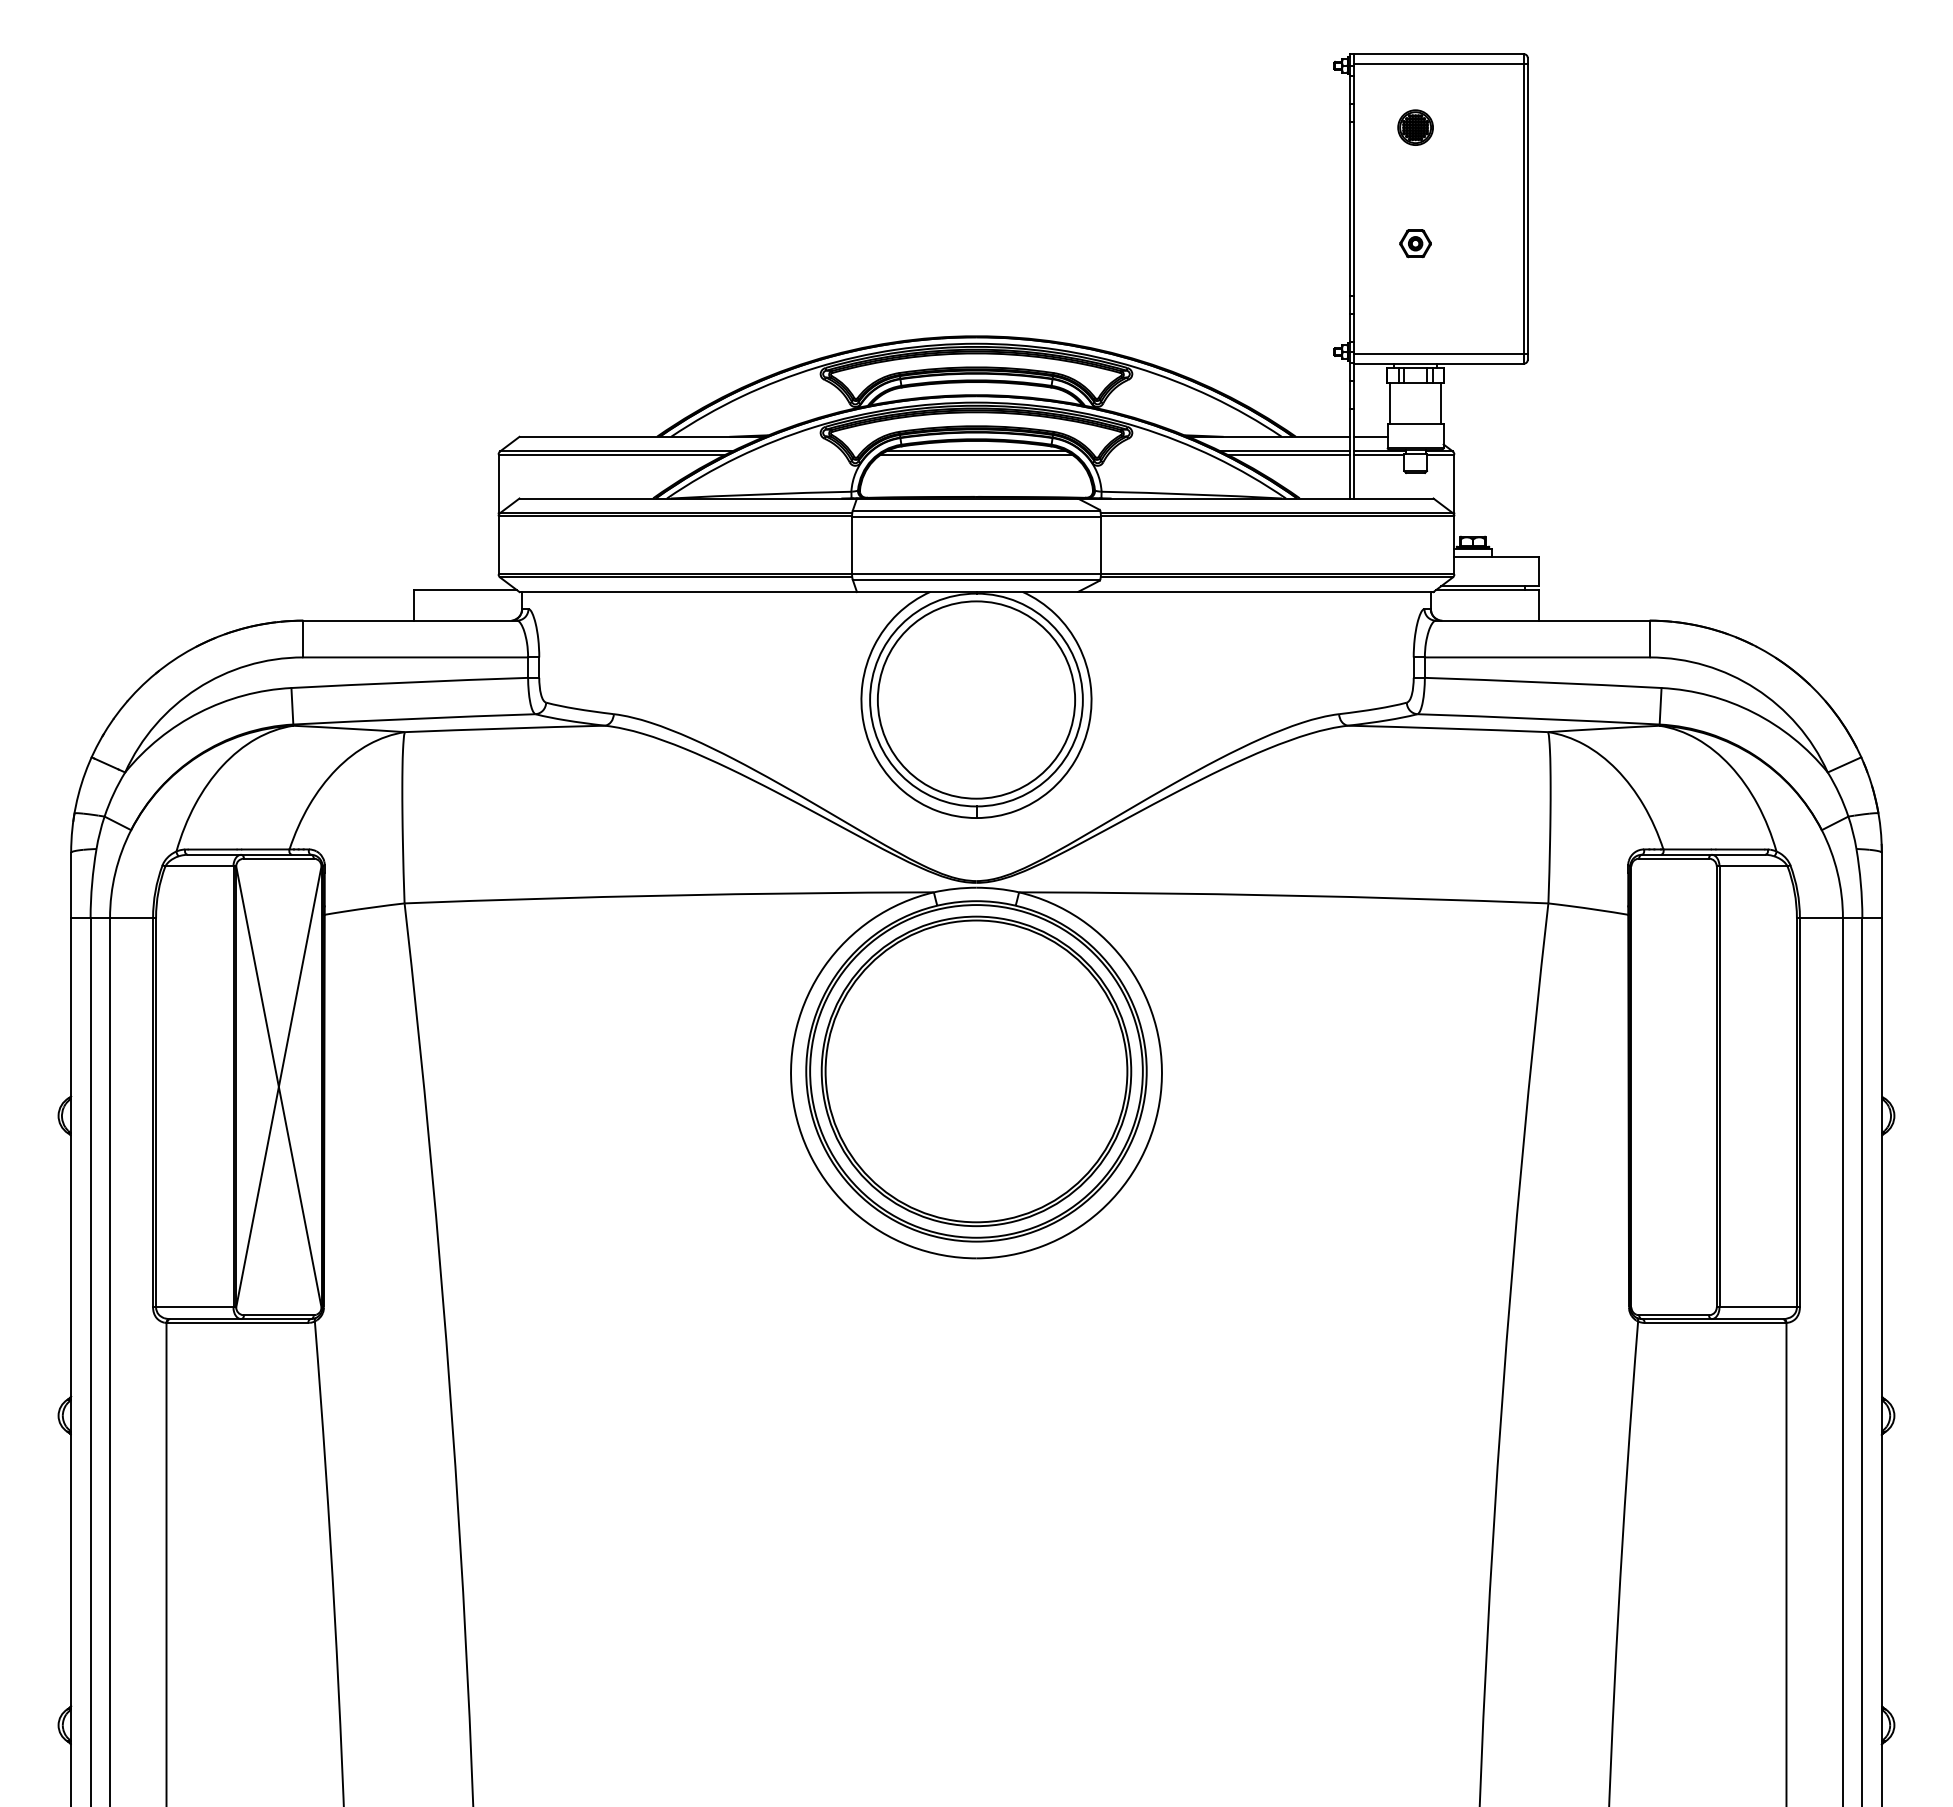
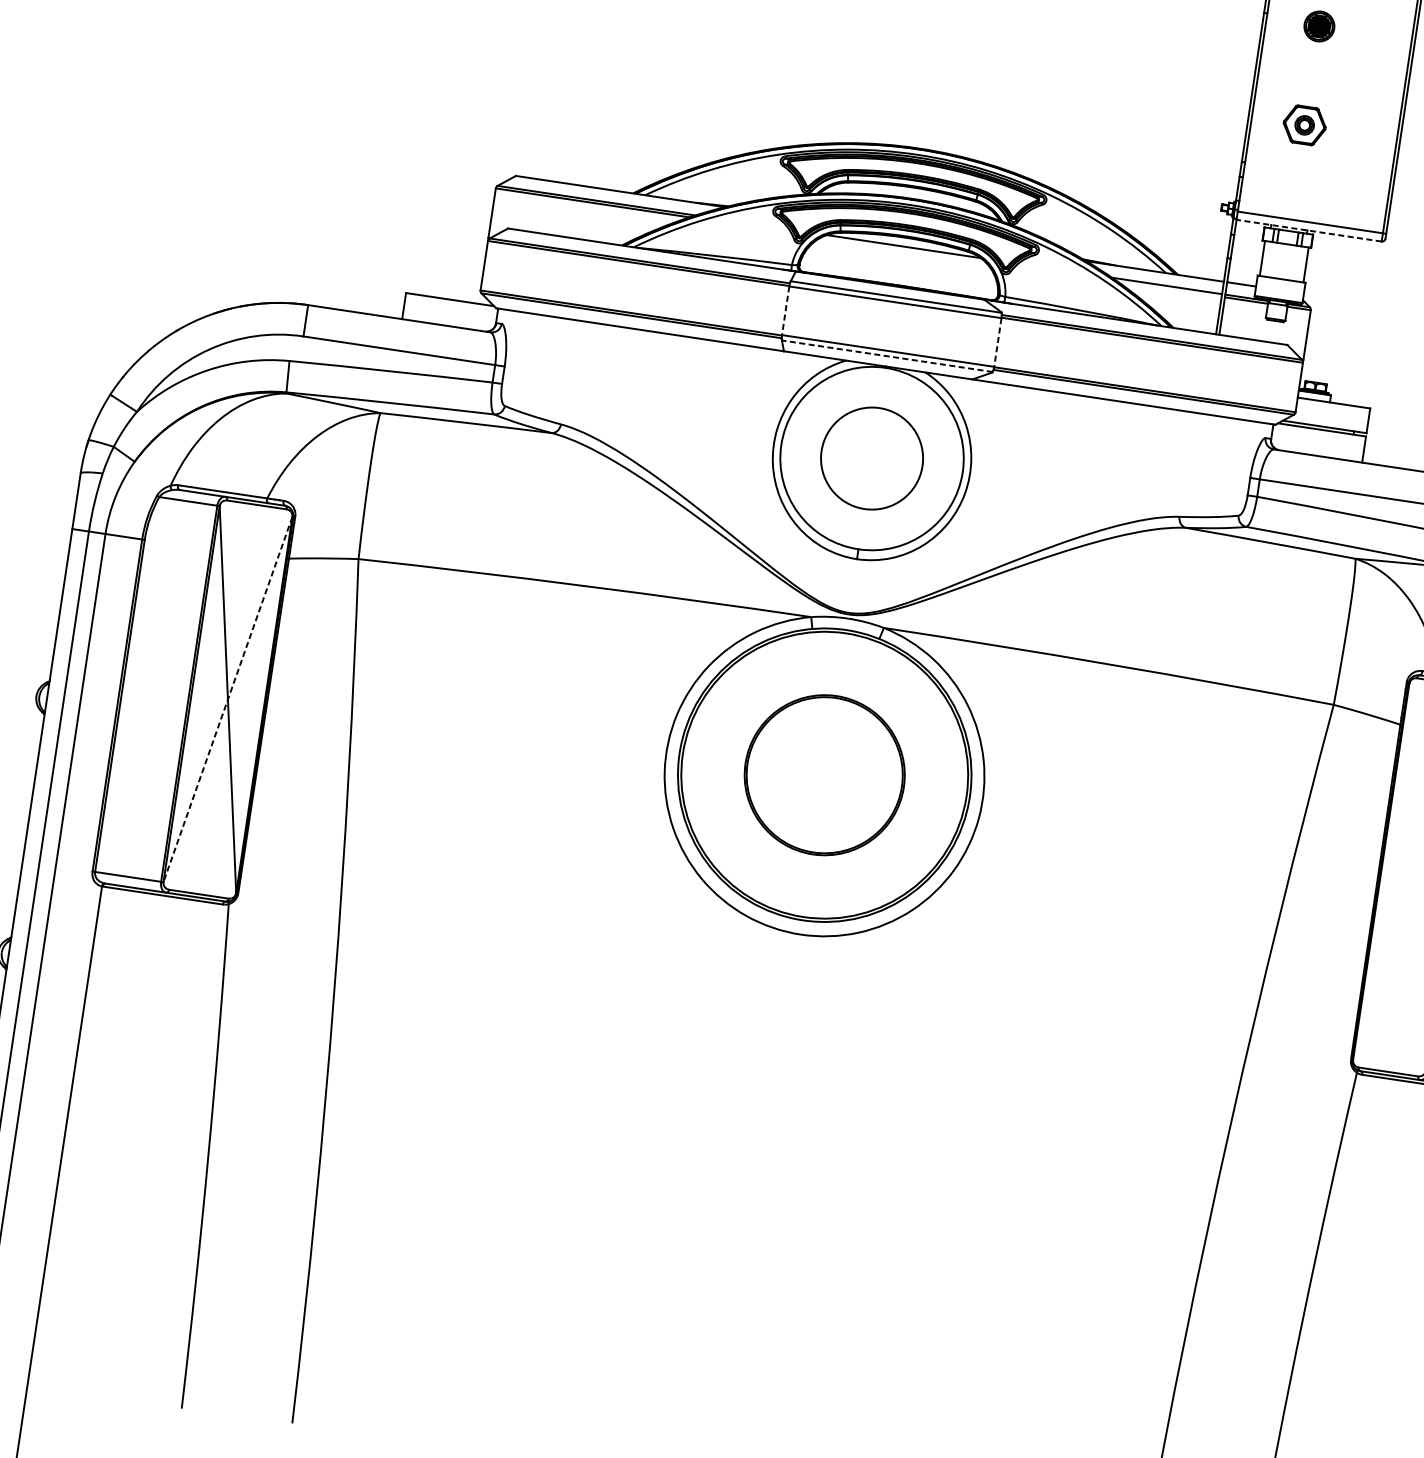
part: (1415, 243) -> (1304, 125), size x1.6
line: (1438, 363) -> (1308, 230), solid -> dashed
line: (976, 454) -> (903, 249), removed
line: (1287, 454) -> (1168, 288), removed
line: (852, 545) -> (786, 311), solid -> dashed
line: (1100, 545) -> (997, 342), solid -> dashed
line: (976, 580) -> (887, 356), solid -> dashed
circle: (976, 699) -> (872, 458), size x0.6
part: (976, 1071) -> (824, 775), size x0.6
line: (278, 1086) -> (227, 699), solid -> dashed

